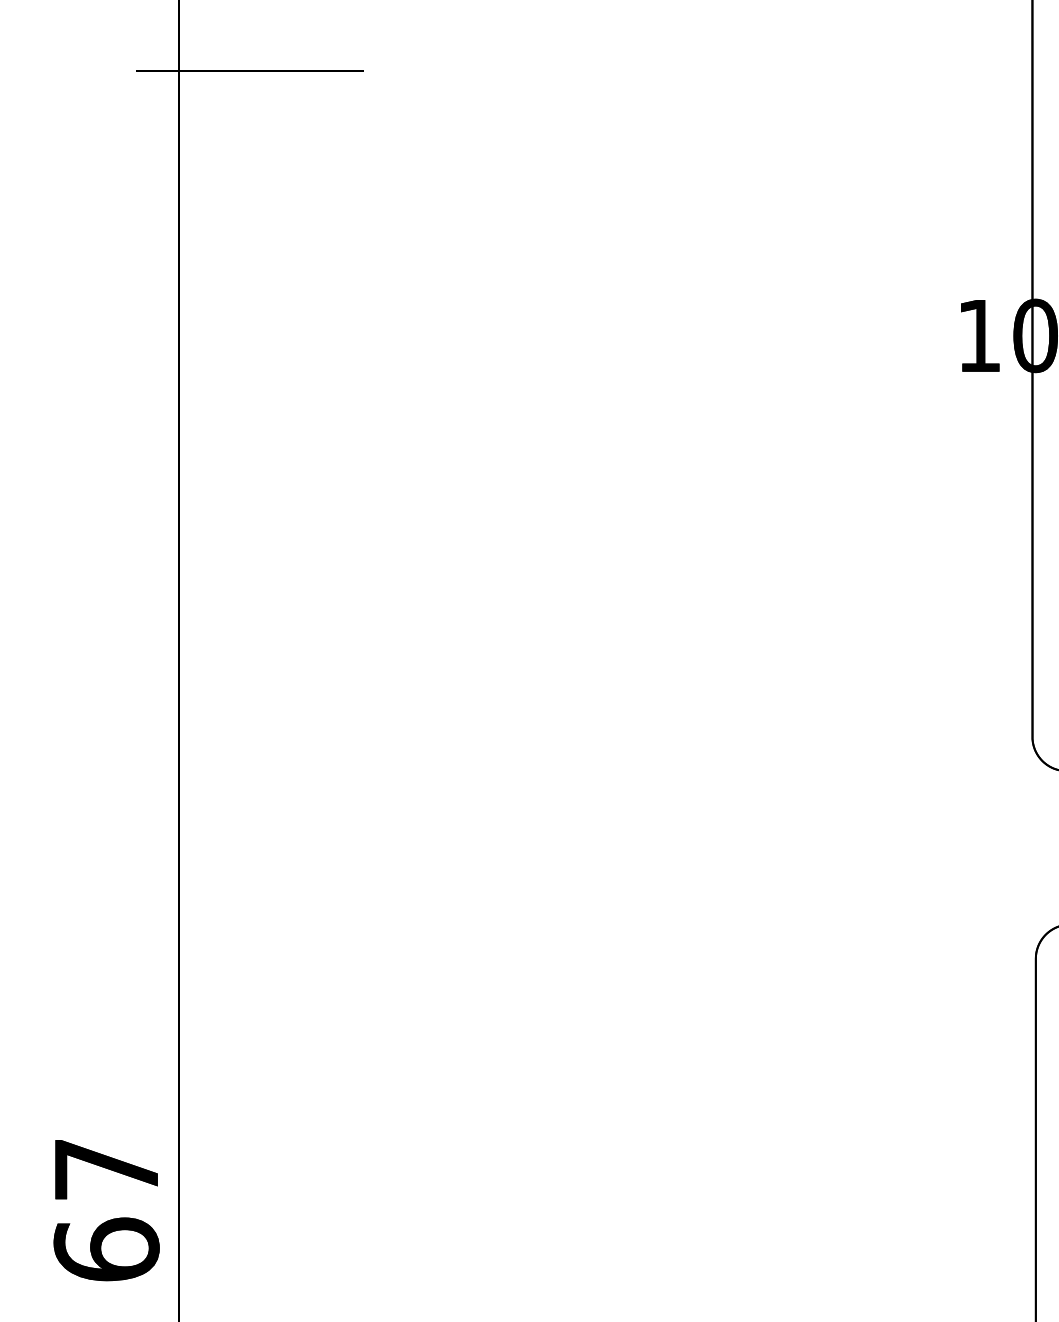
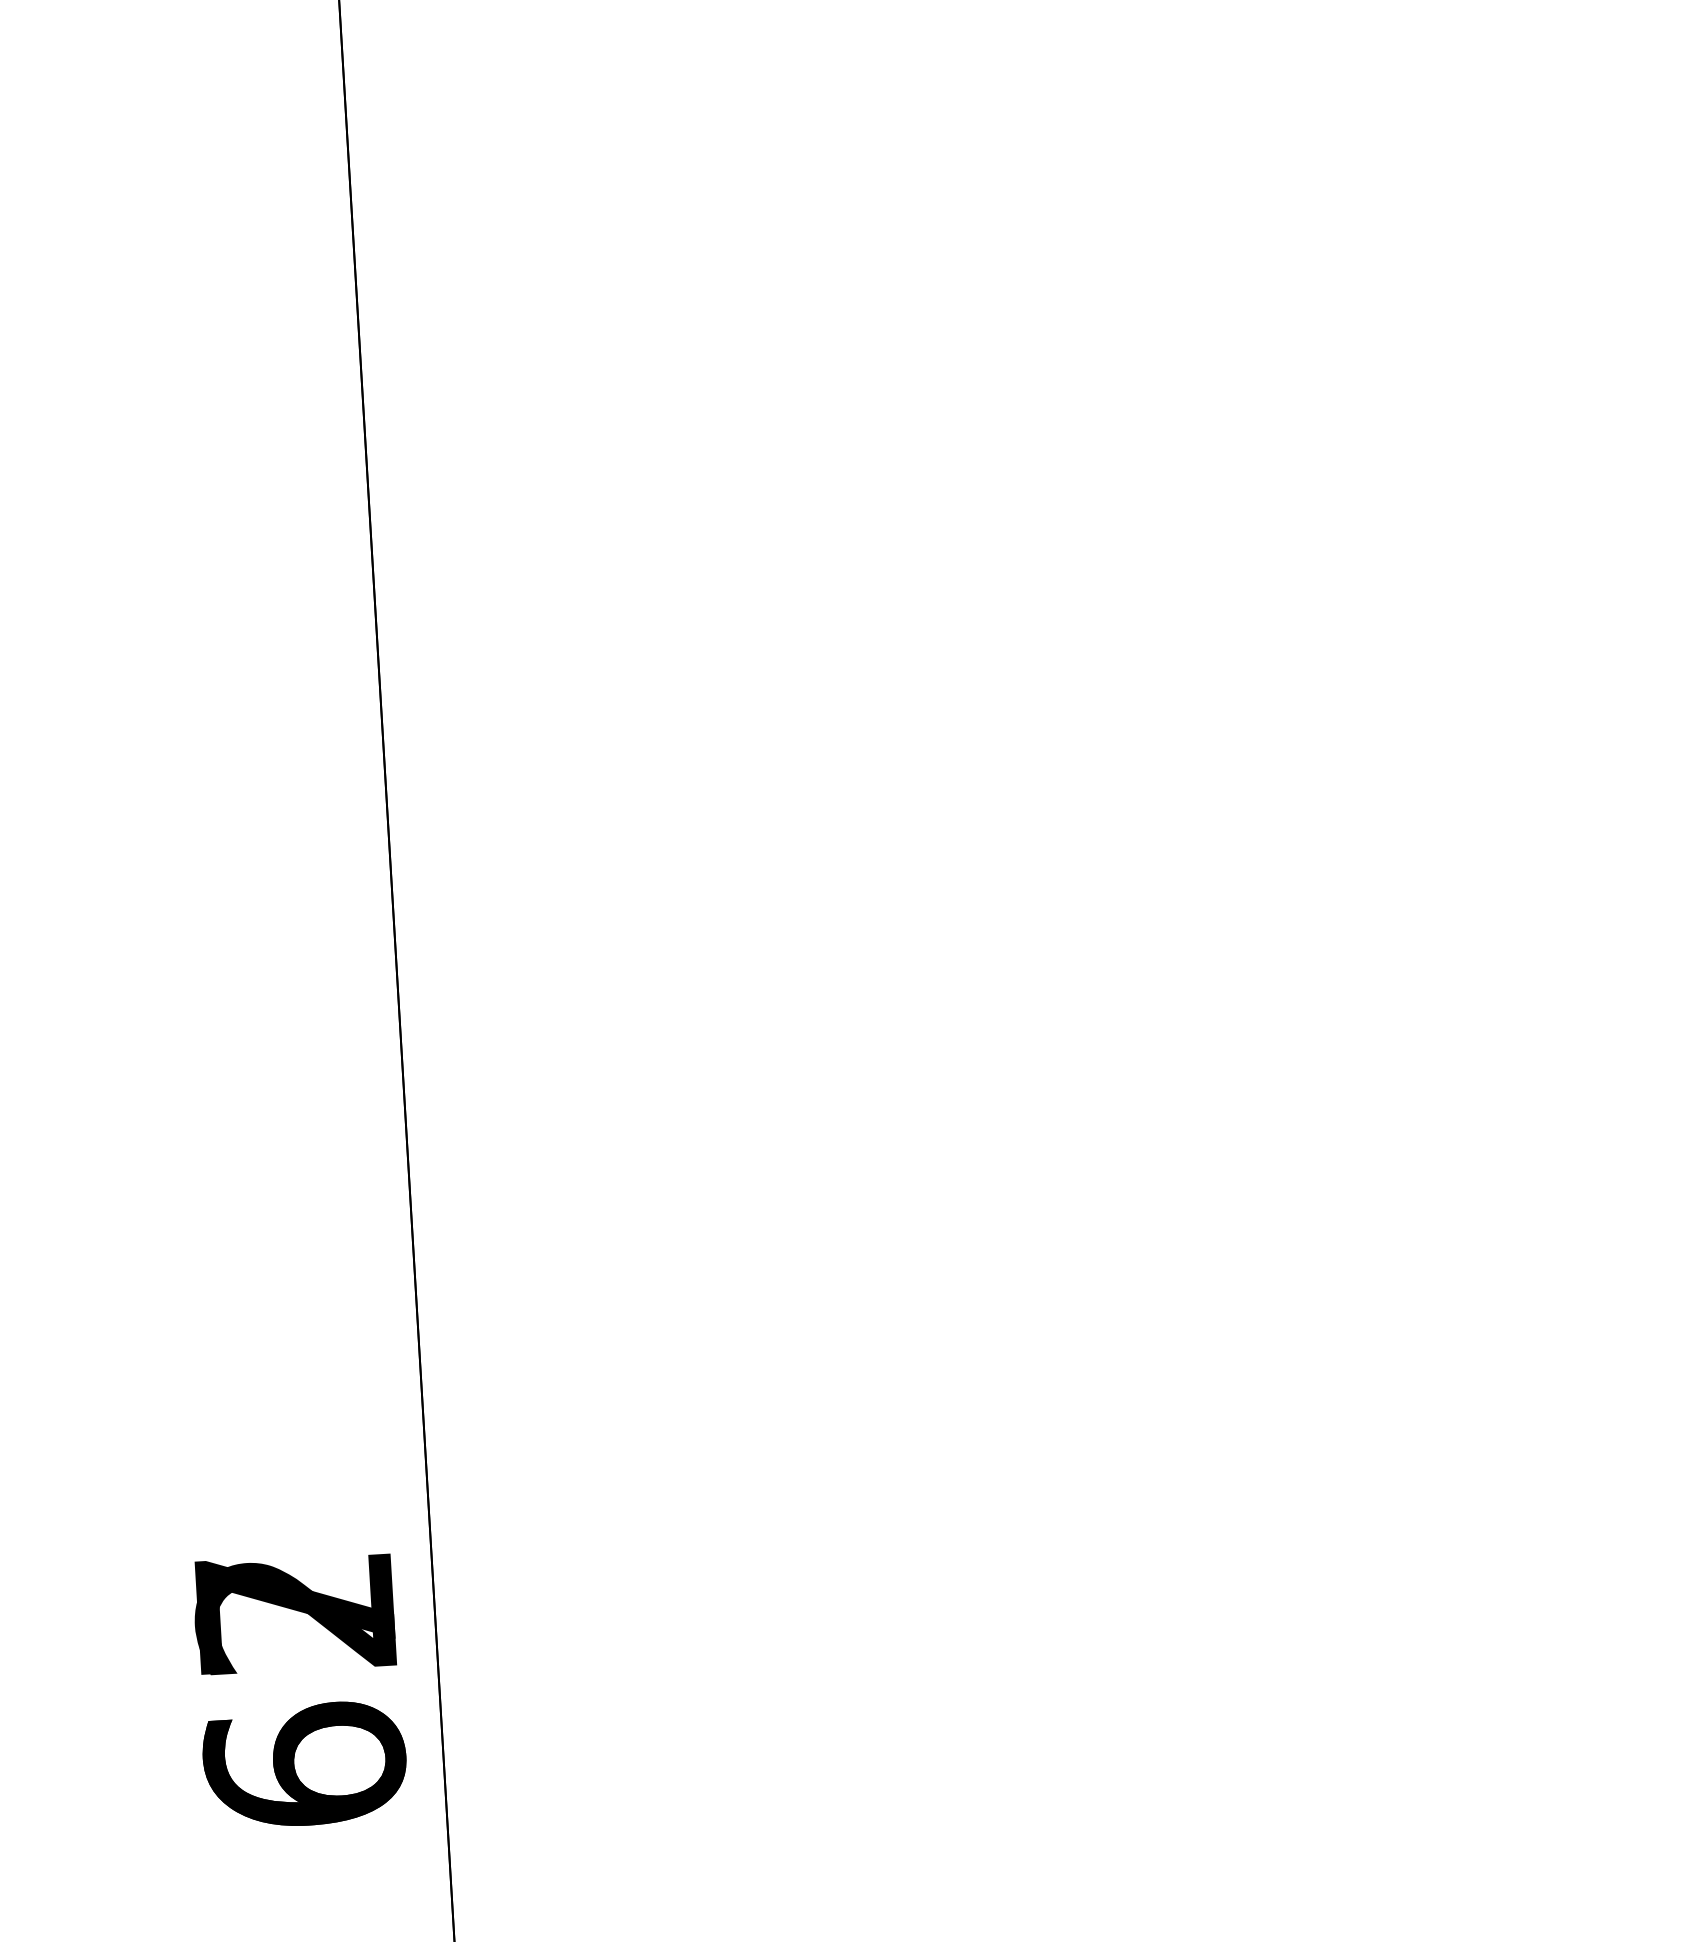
text: (105, 1170) -> (293, 1614), 67 -> 62

